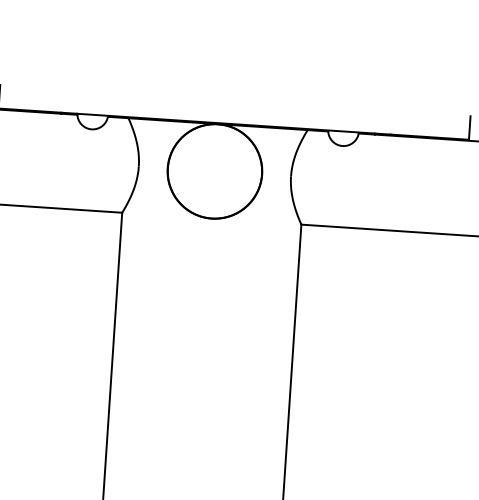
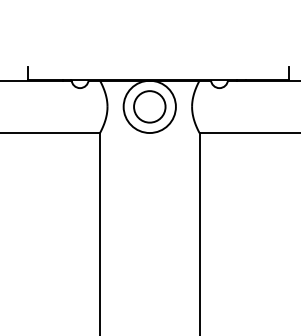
circle: (214, 170) -> (149, 106), size x0.6

